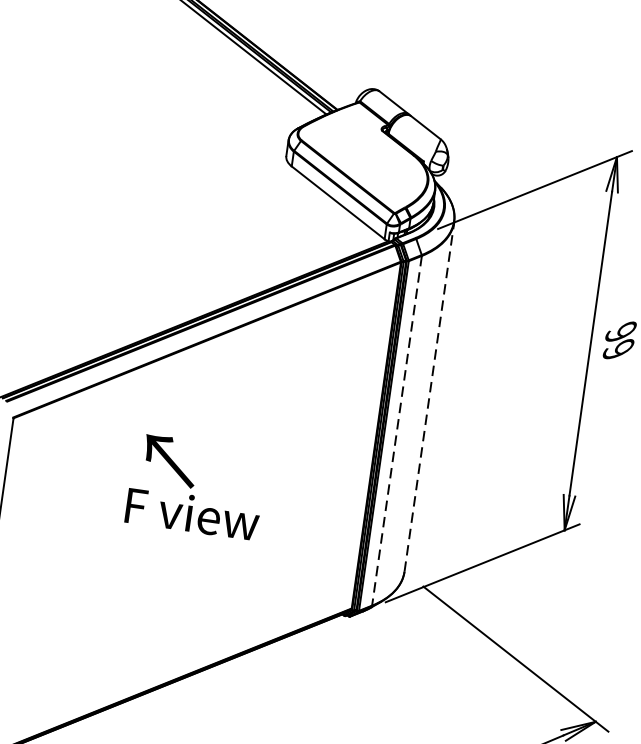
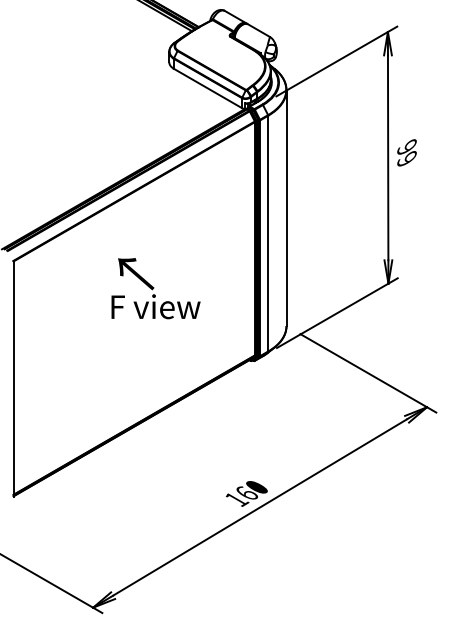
line: (429, 397) -> (286, 208), dashed -> solid
line: (397, 430) -> (268, 233), dashed -> solid
text: (195, 486) -> (155, 288), moved

